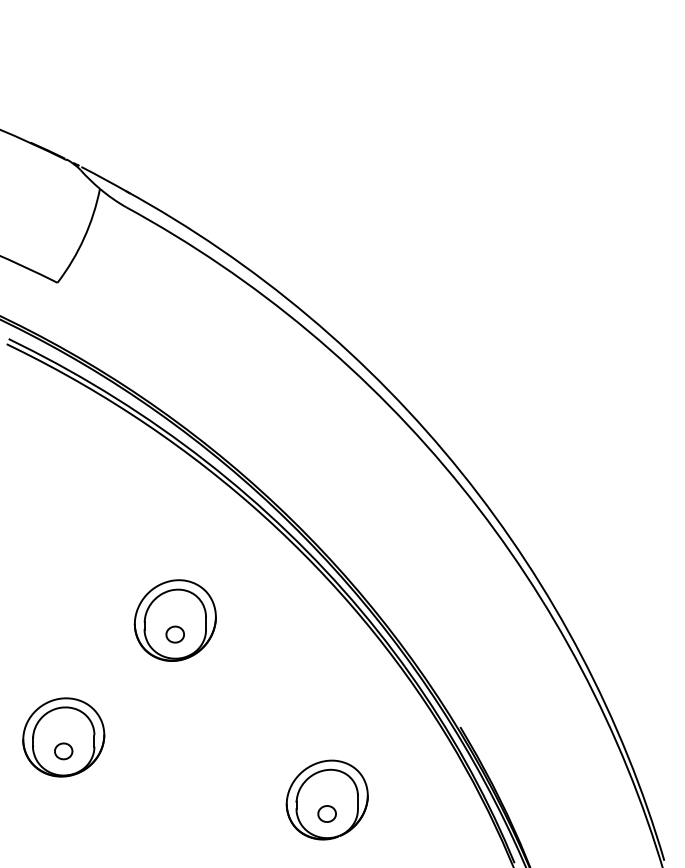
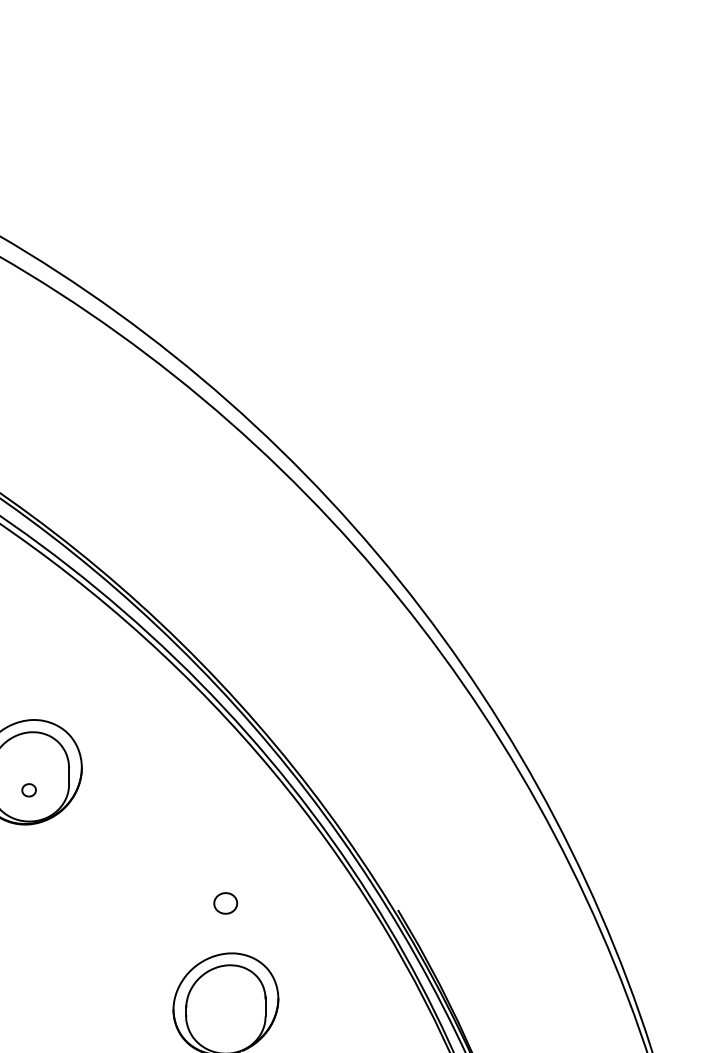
part: (174, 634) -> (28, 790), size x0.6
part: (326, 813) -> (224, 902), moved

